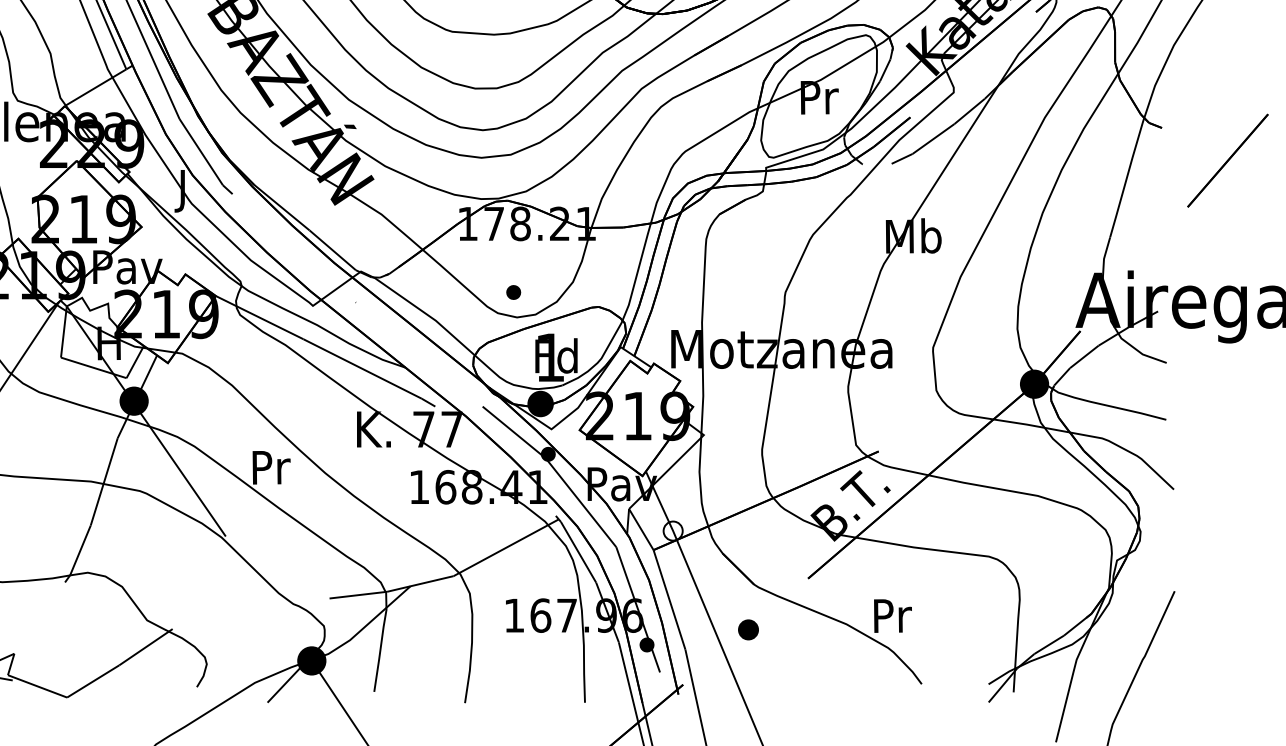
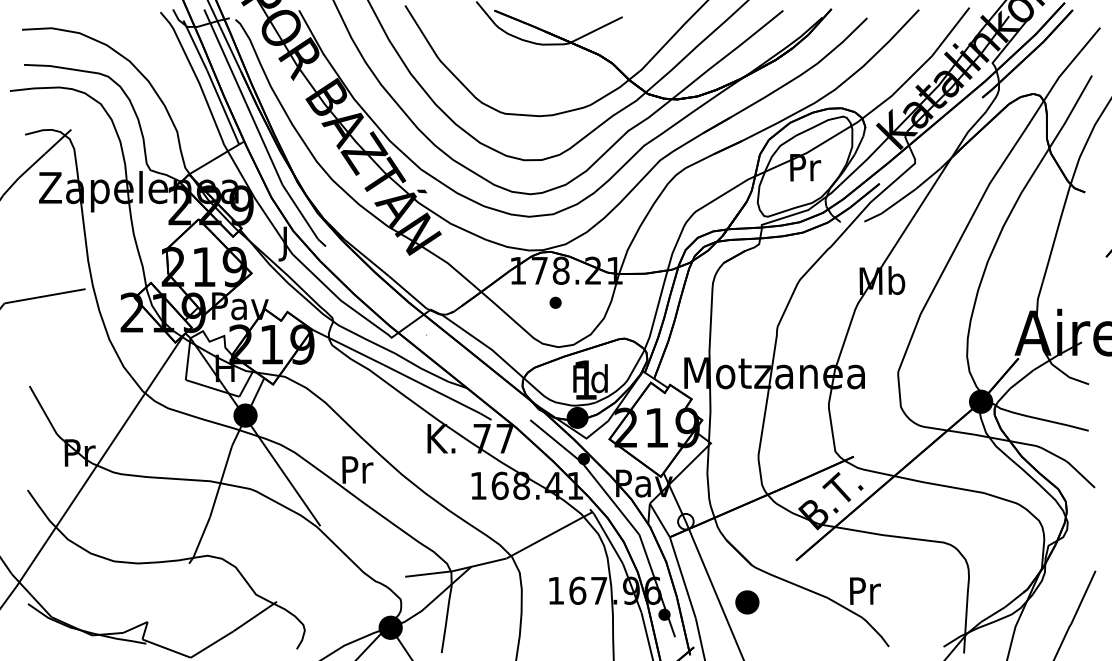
part: (513, 292) -> (555, 302), moved
part: (748, 629) -> (747, 602), size x1.43

